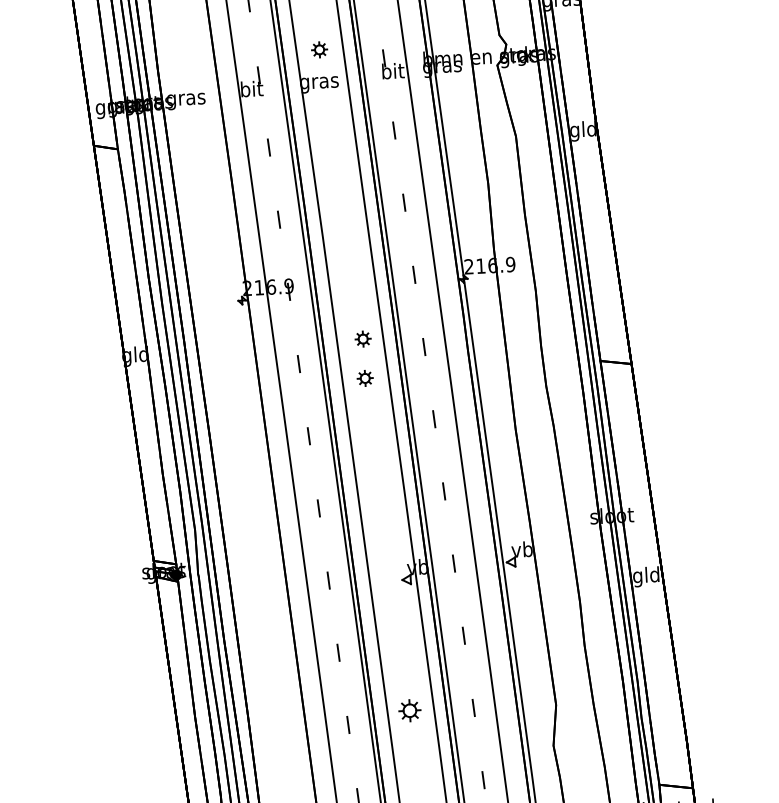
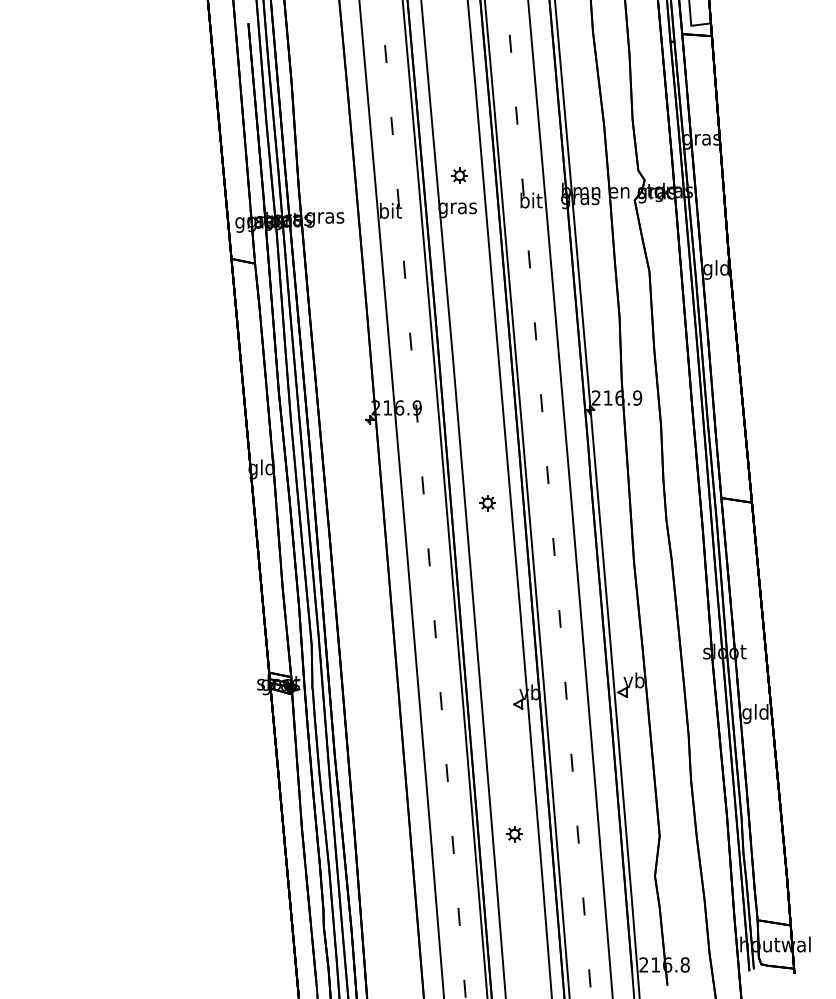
part: (362, 339) -> (487, 464), removed
part: (409, 711) -> (514, 834), size x0.71

